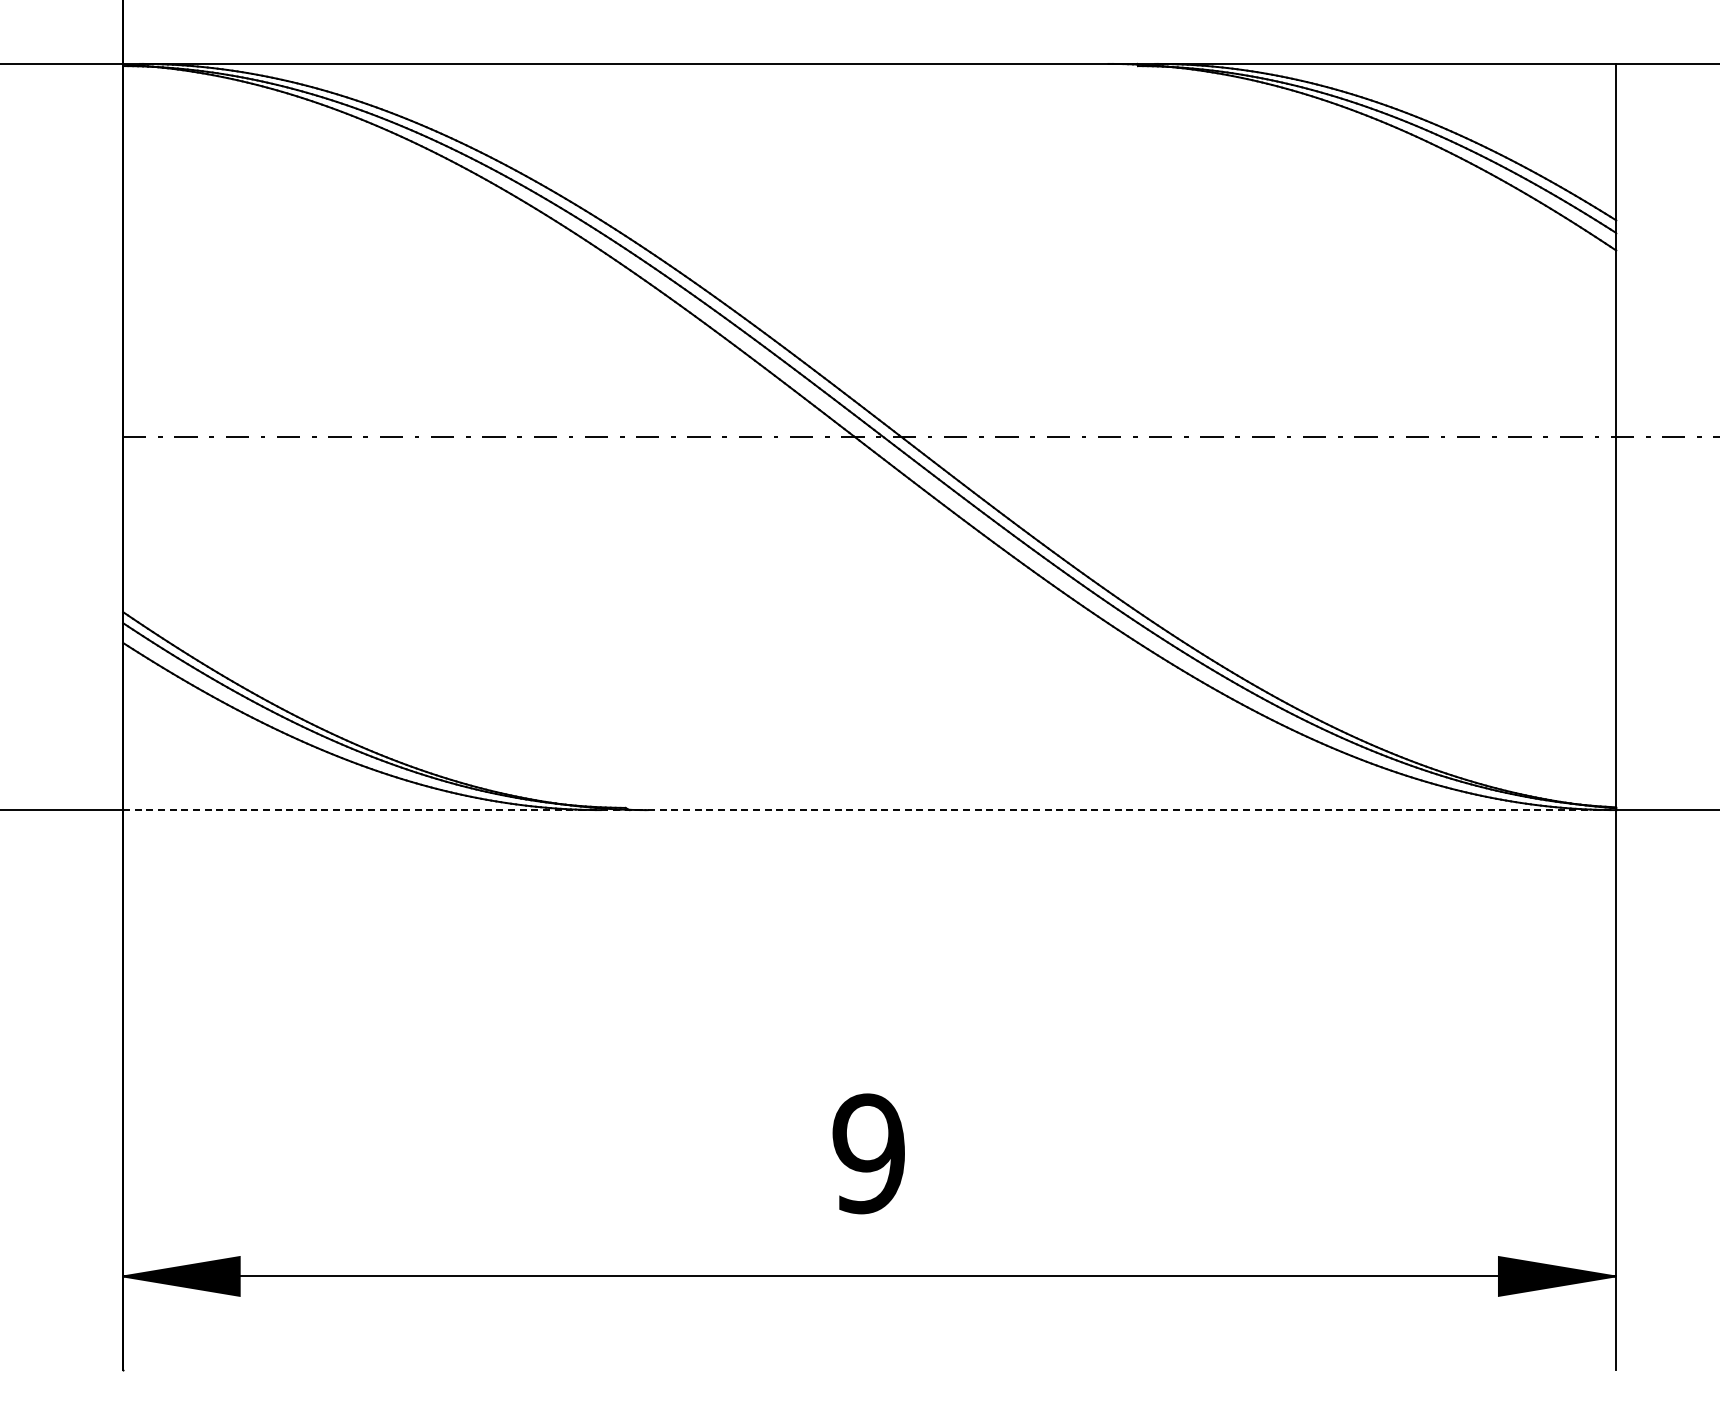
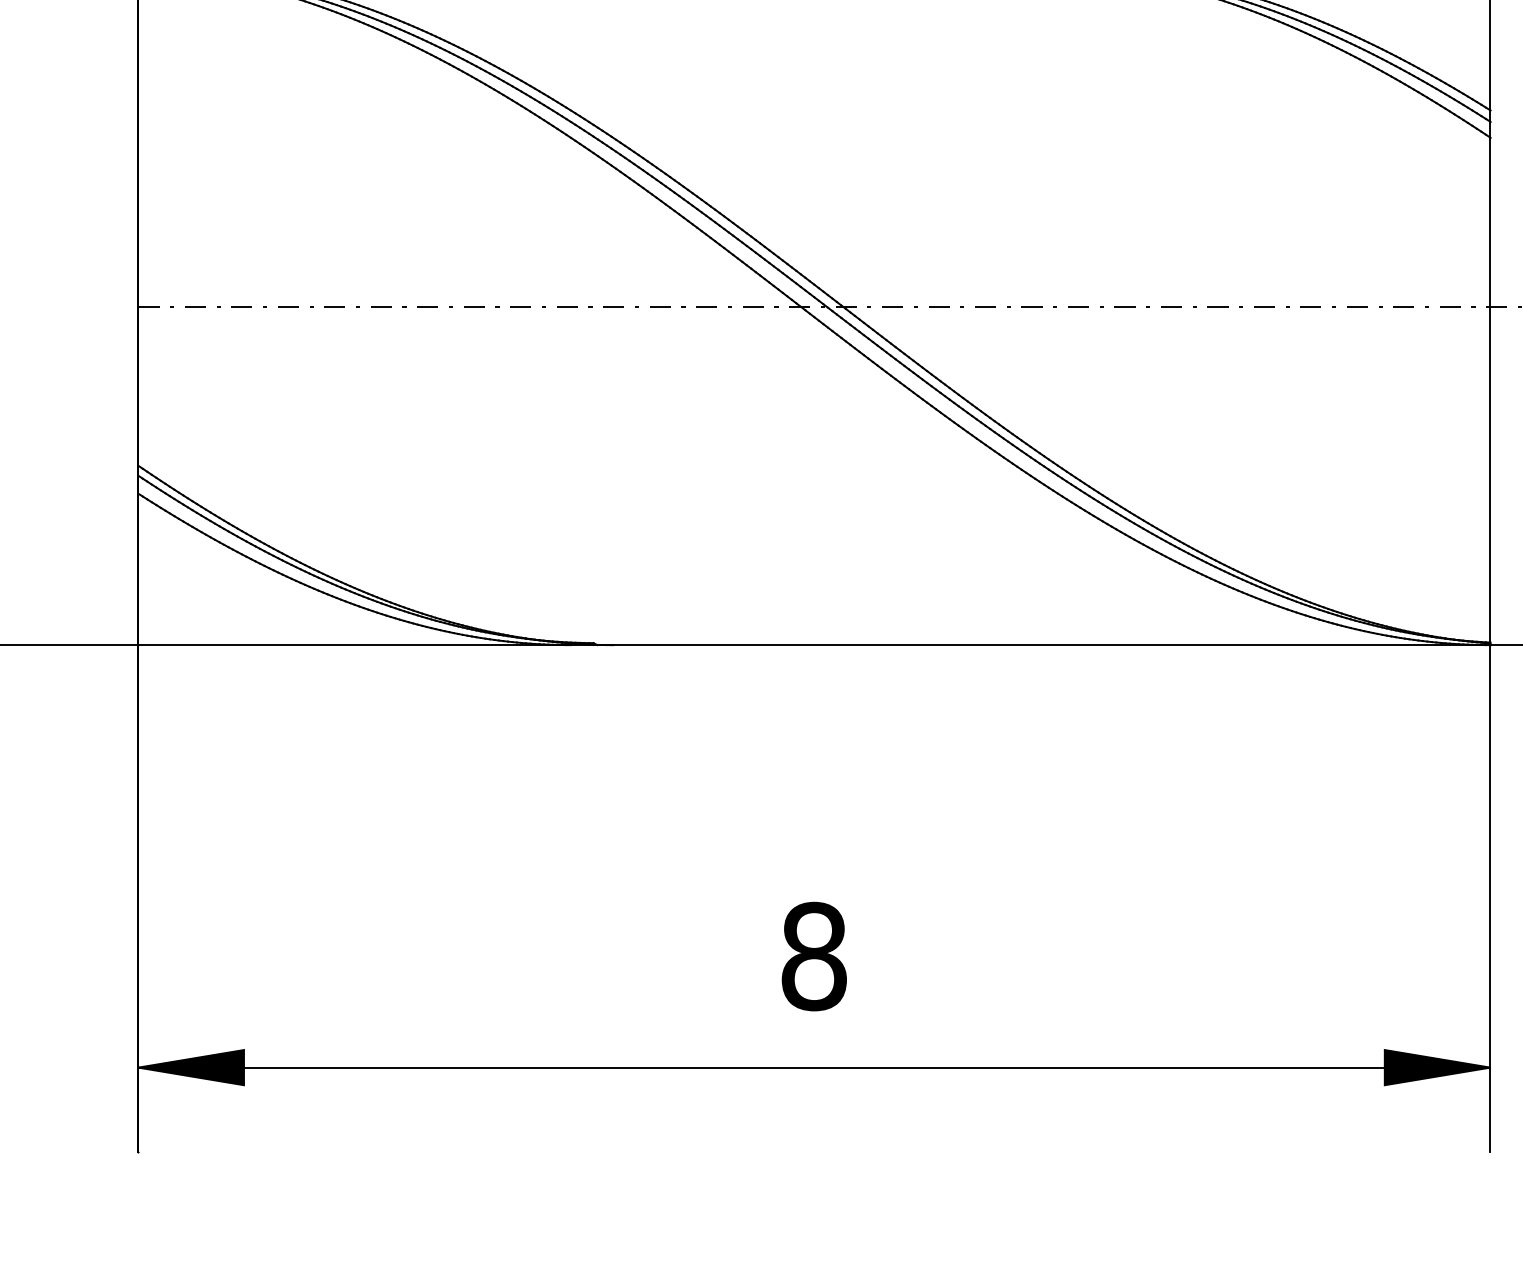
line: (869, 810) -> (814, 645), dashed -> solid
text: (868, 1153) -> (813, 956), 9 -> 8

